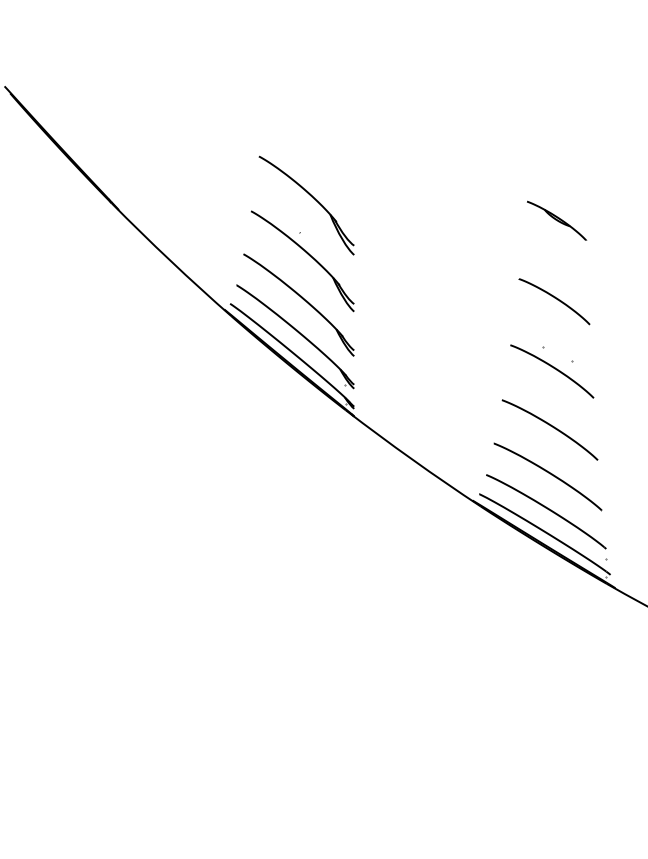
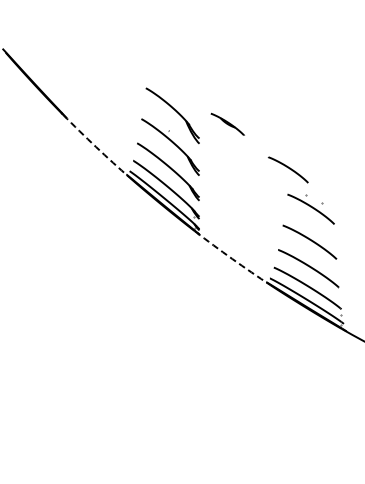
part: (556, 219) -> (227, 123), moved
arc: (171, 261) -> (96, 147), solid -> dashed
curve: (553, 299) -> (287, 168), moved
arc: (412, 458) -> (232, 258), solid -> dashed

